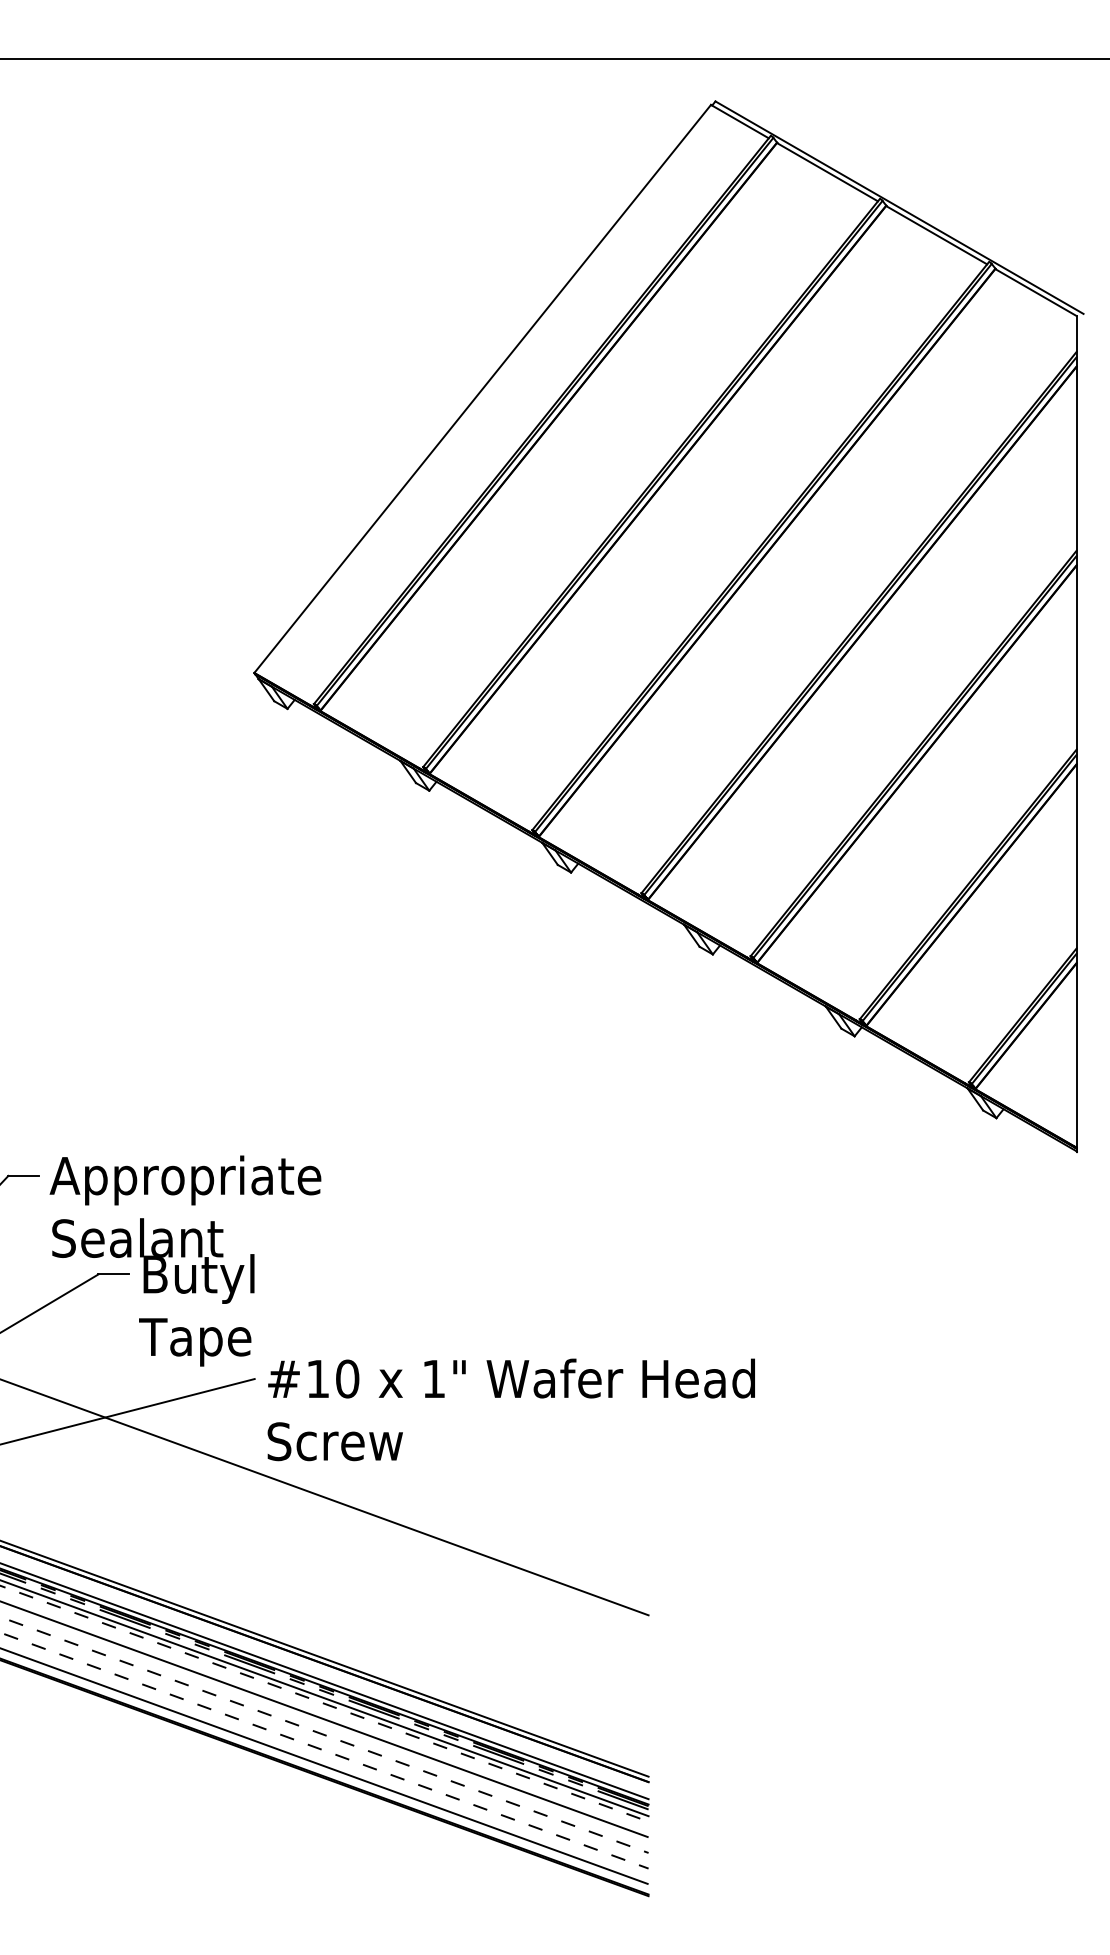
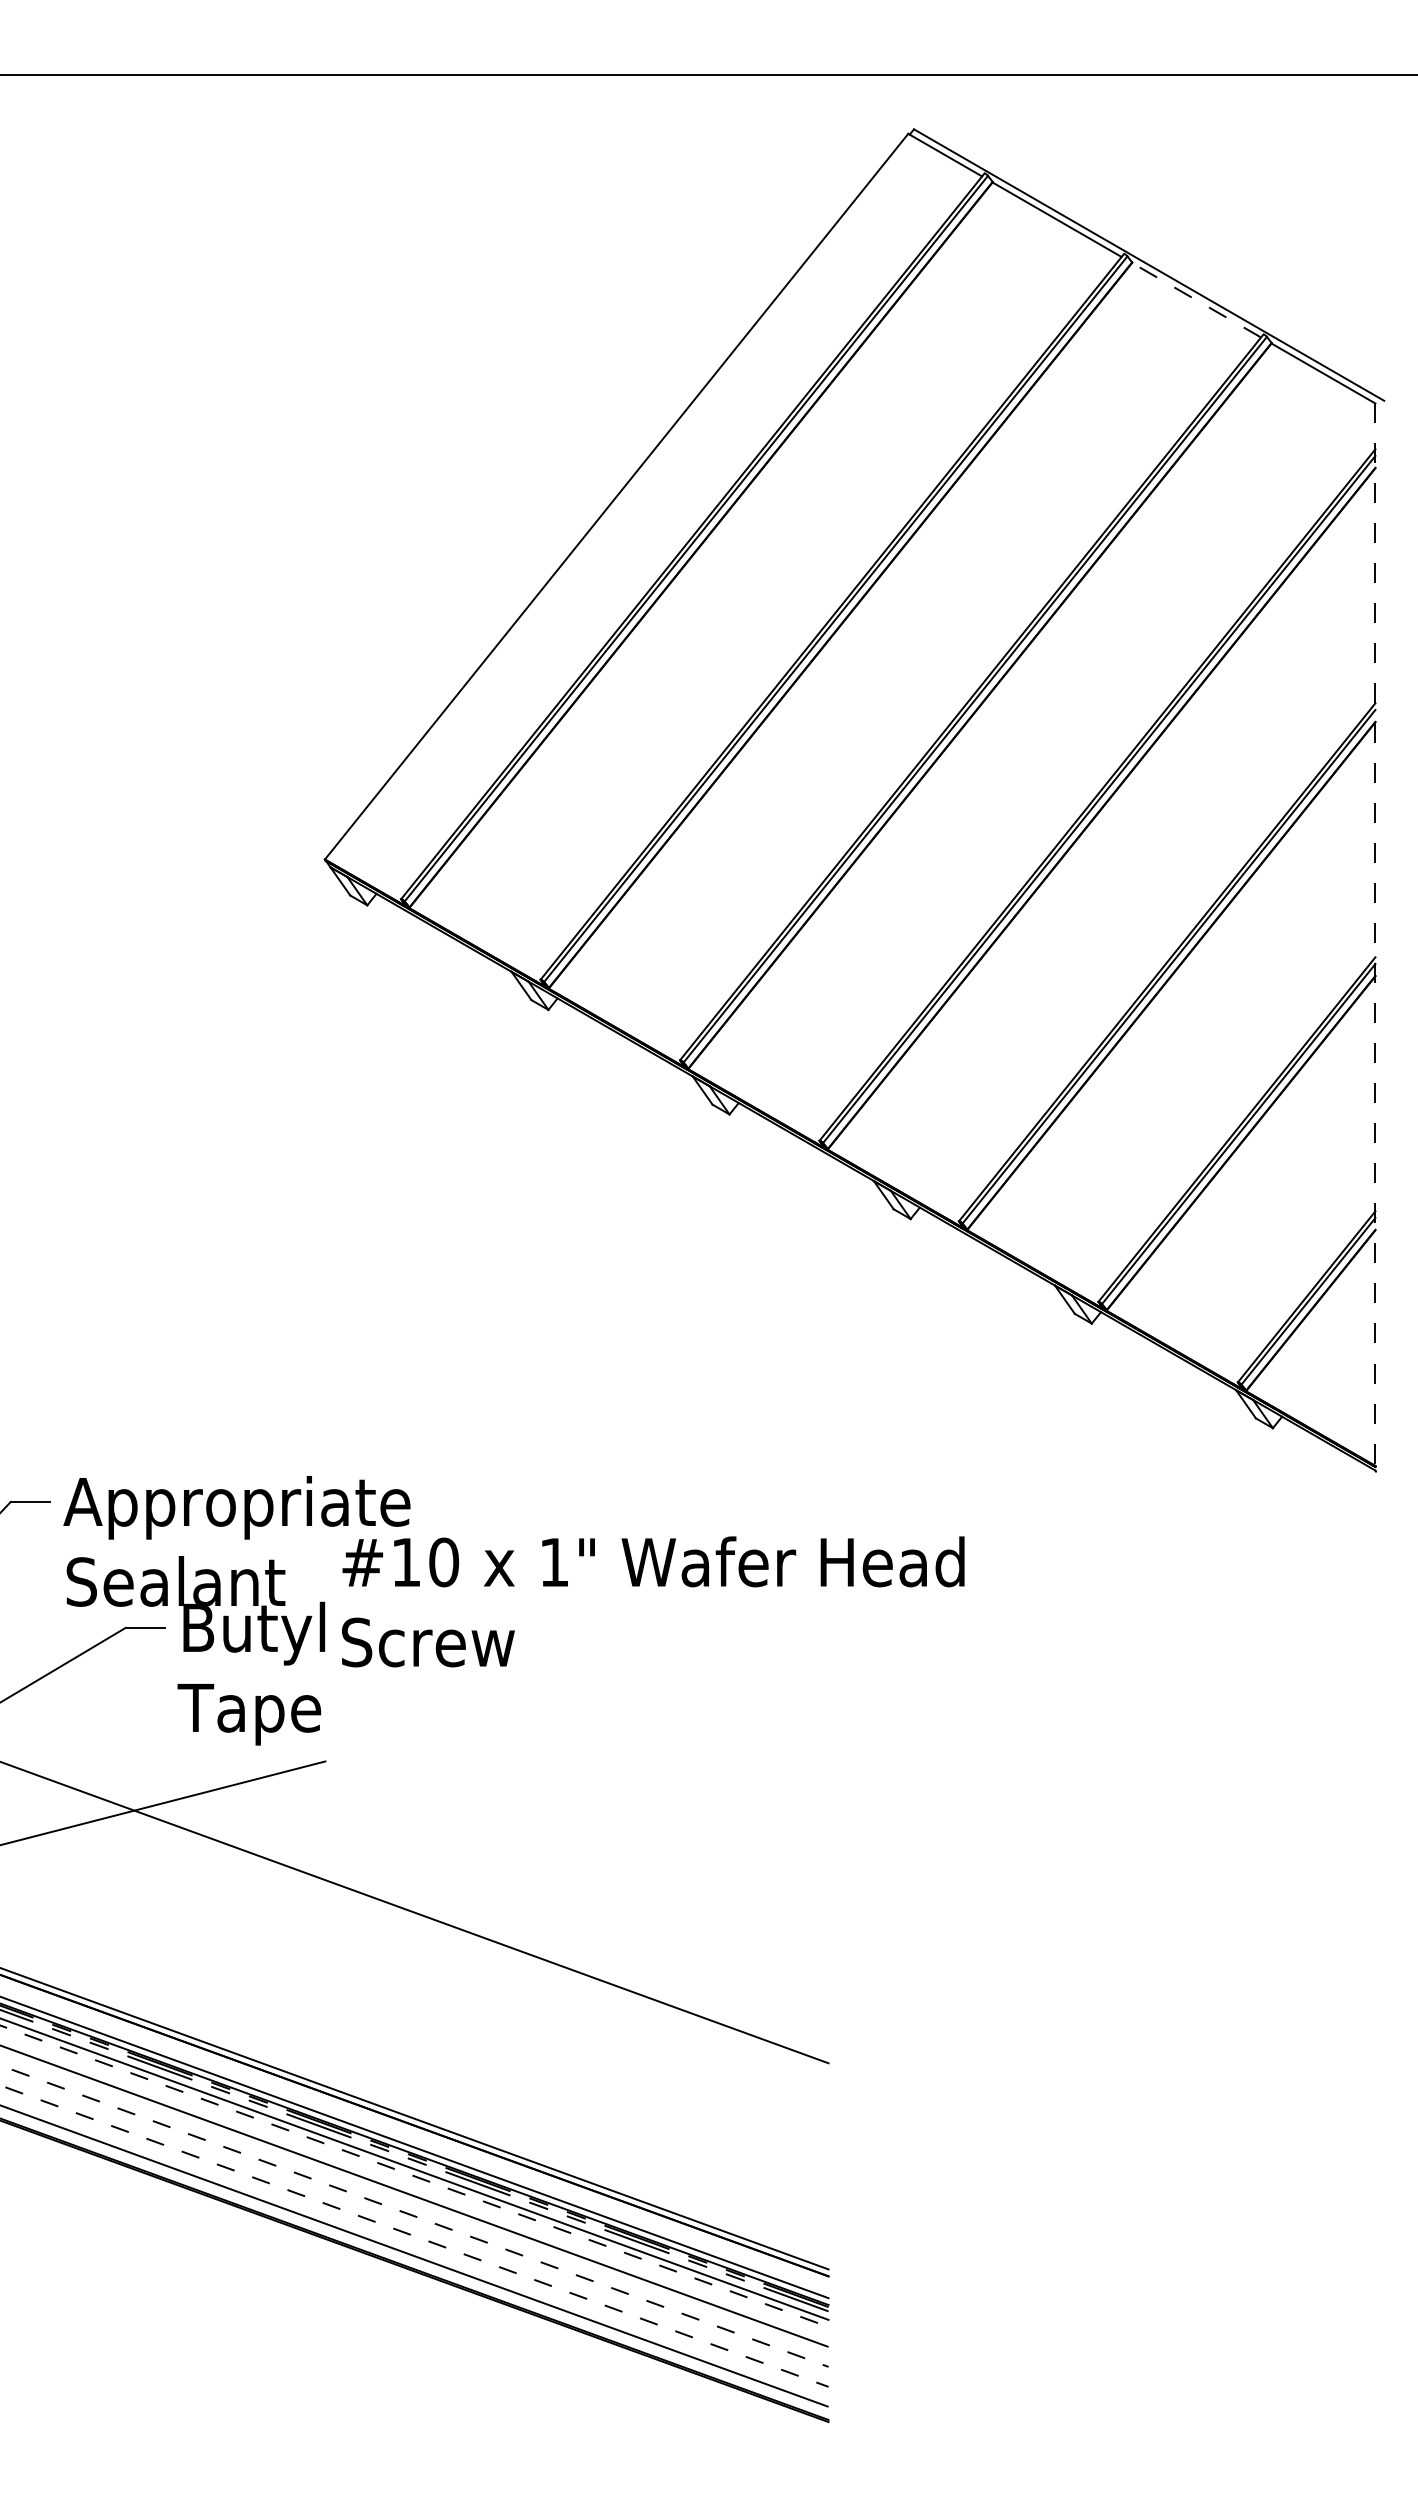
line: (936, 235) -> (1196, 300), solid -> dashed
line: (1076, 733) -> (1375, 936), solid -> dashed
text: (511, 1409) -> (653, 1601), moved

